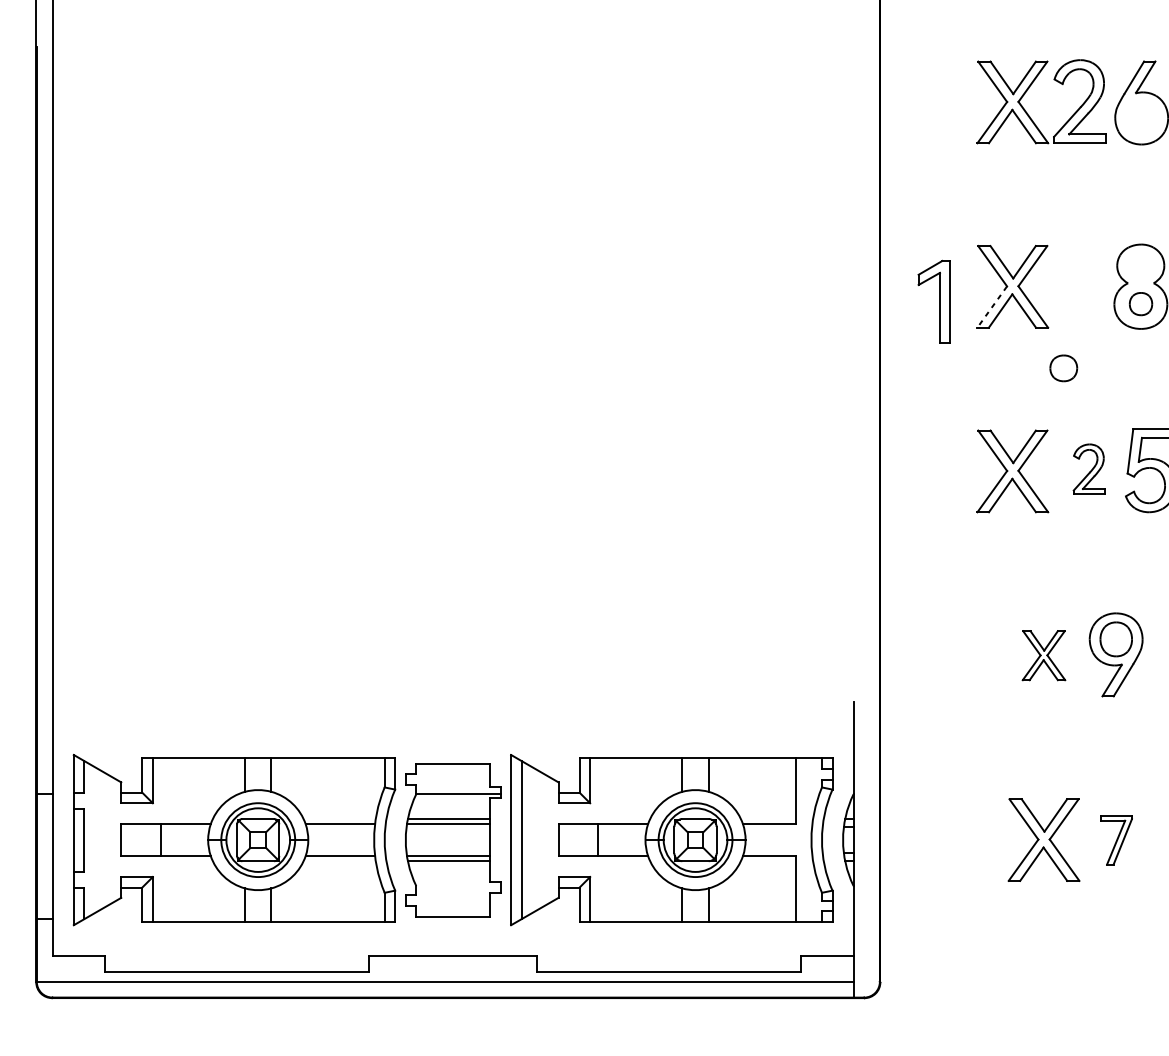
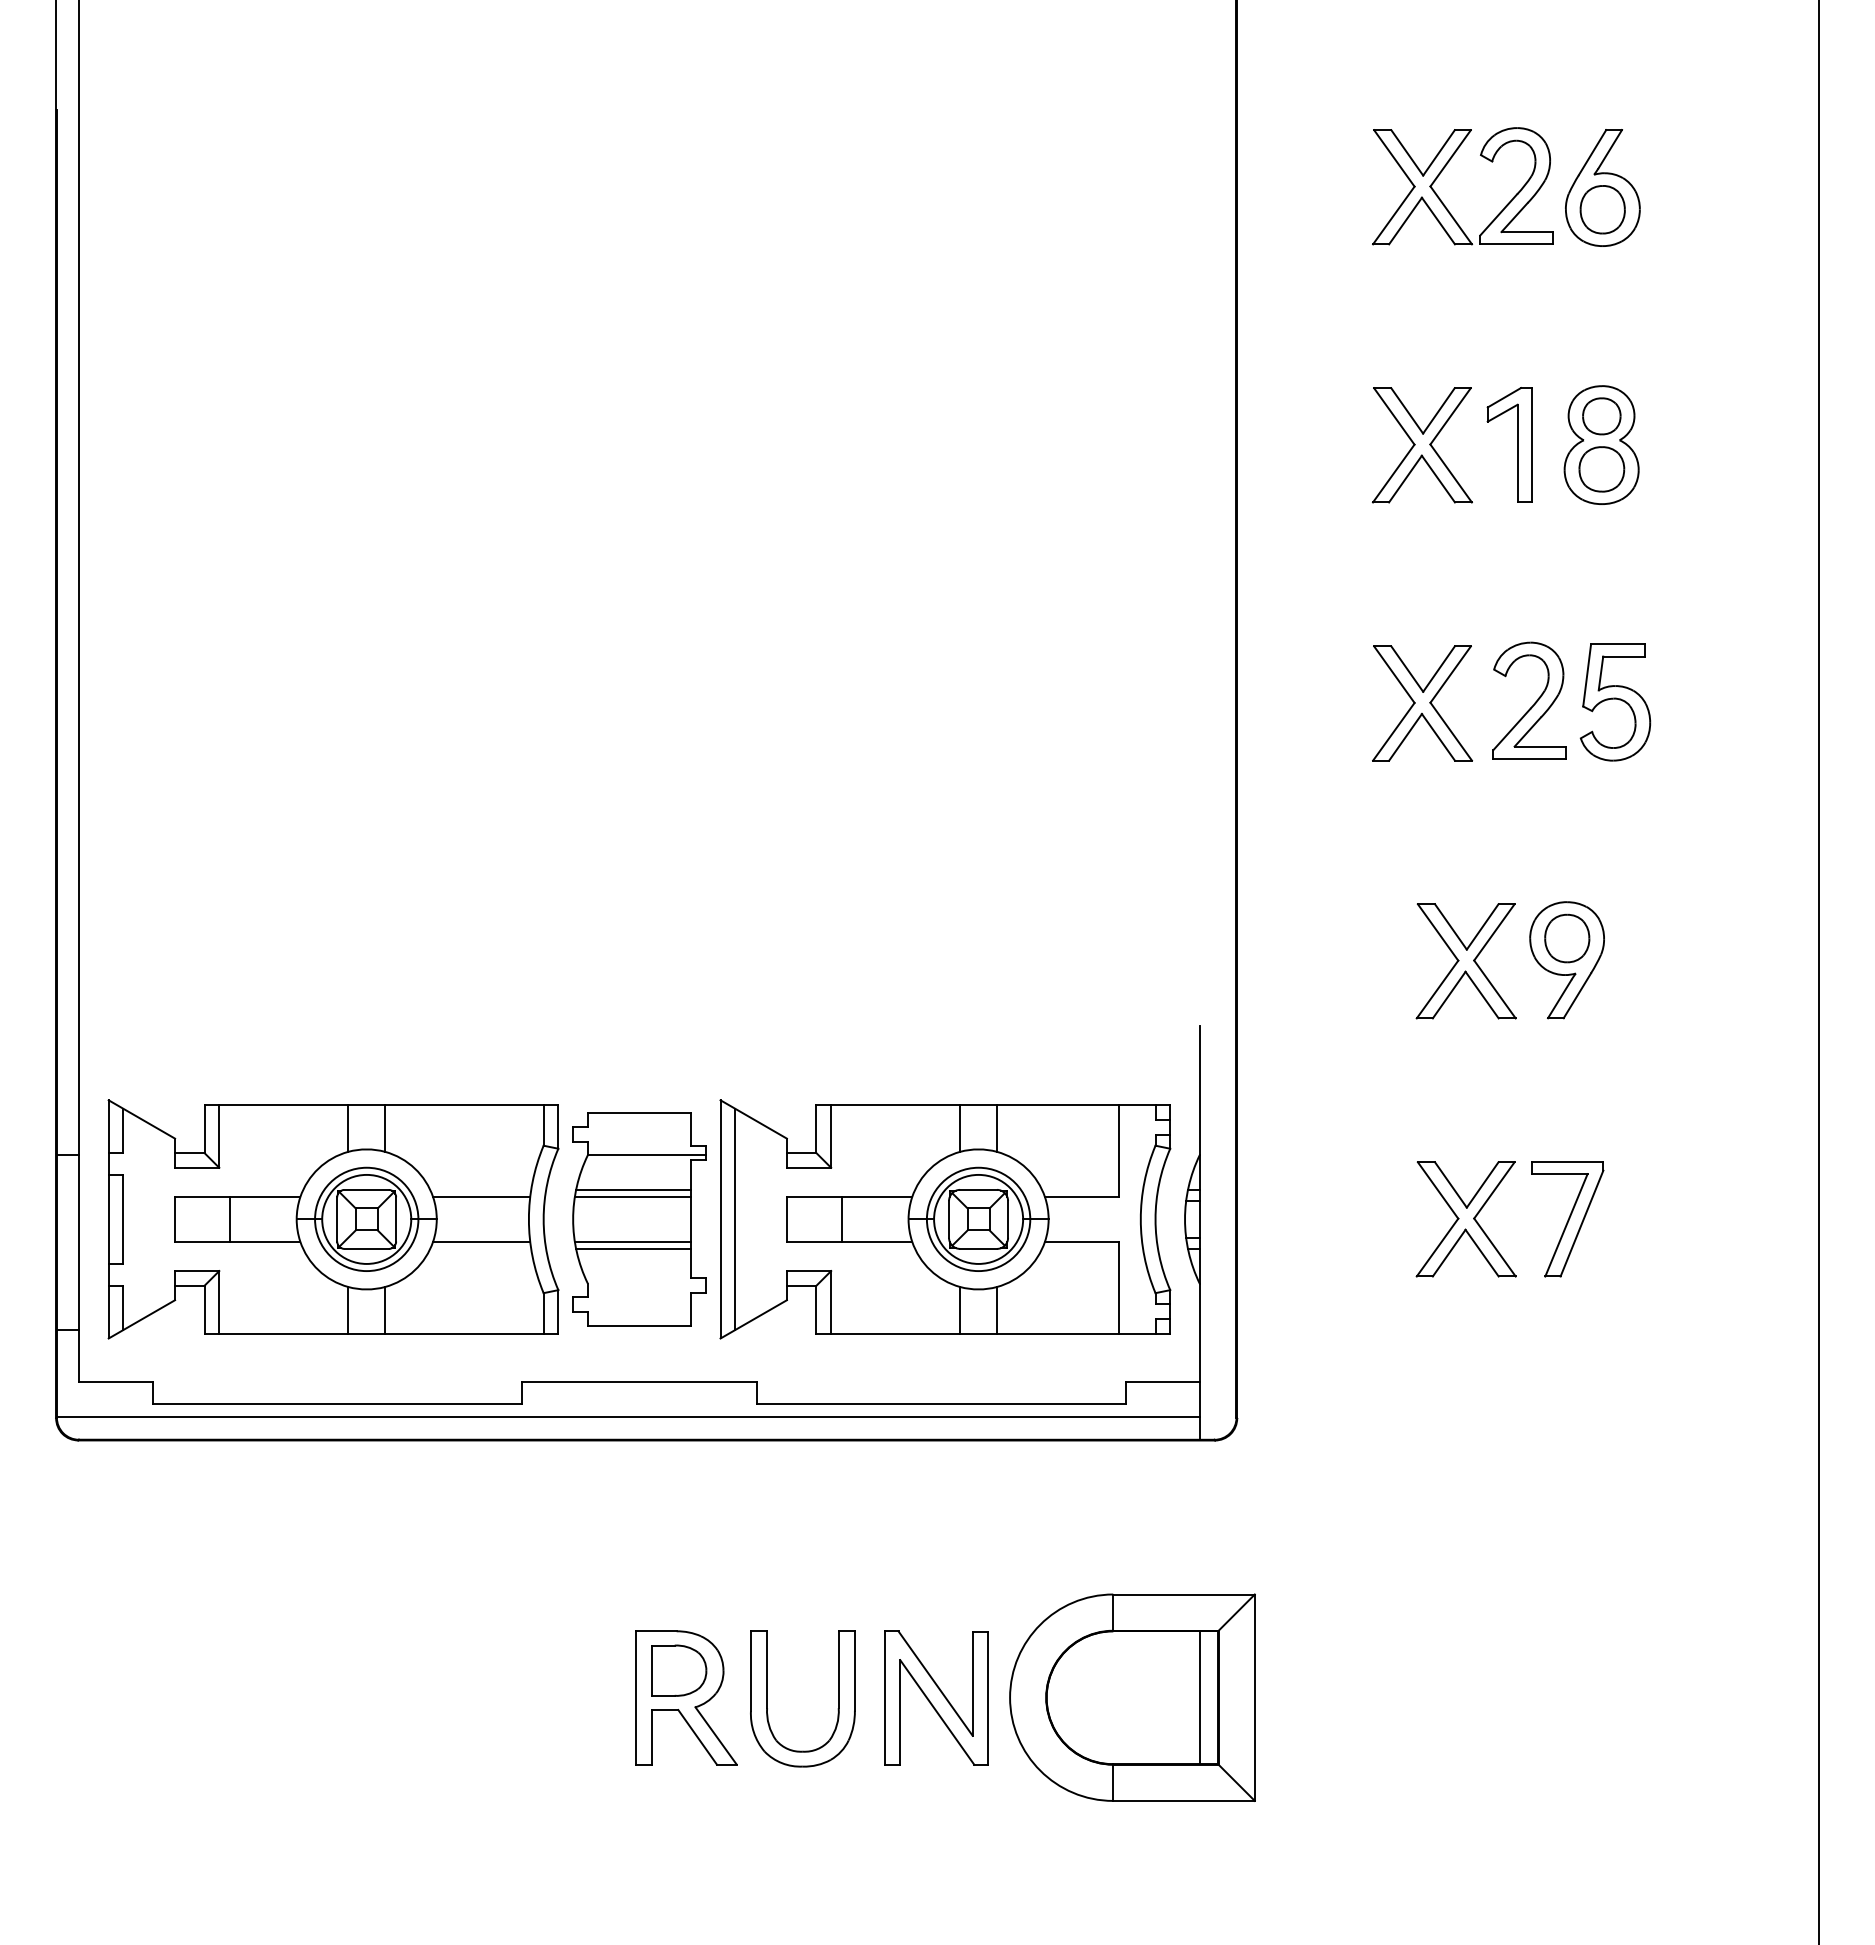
part: (1141, 118) -> (1602, 209), added
part: (939, 301) -> (1517, 444), moved
part: (1140, 304) -> (1601, 469), size x1.43
line: (992, 307) -> (1393, 473), dashed -> solid
part: (1063, 368) -> (1601, 416), moved
part: (1089, 469) -> (1529, 700), size x1.67
part: (1043, 655) -> (1465, 961), size x1.67
part: (1116, 840) -> (1567, 1219), size x1.67

